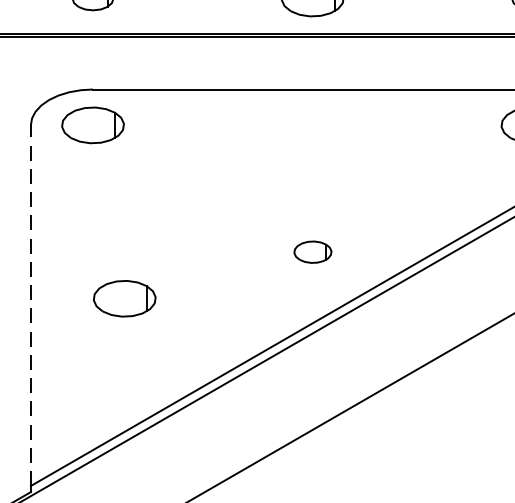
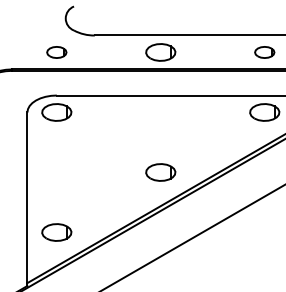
part: (312, 252) -> (160, 172), size x1.67
part: (124, 298) -> (56, 232), moved
line: (31, 305) -> (27, 197), dashed -> solid

